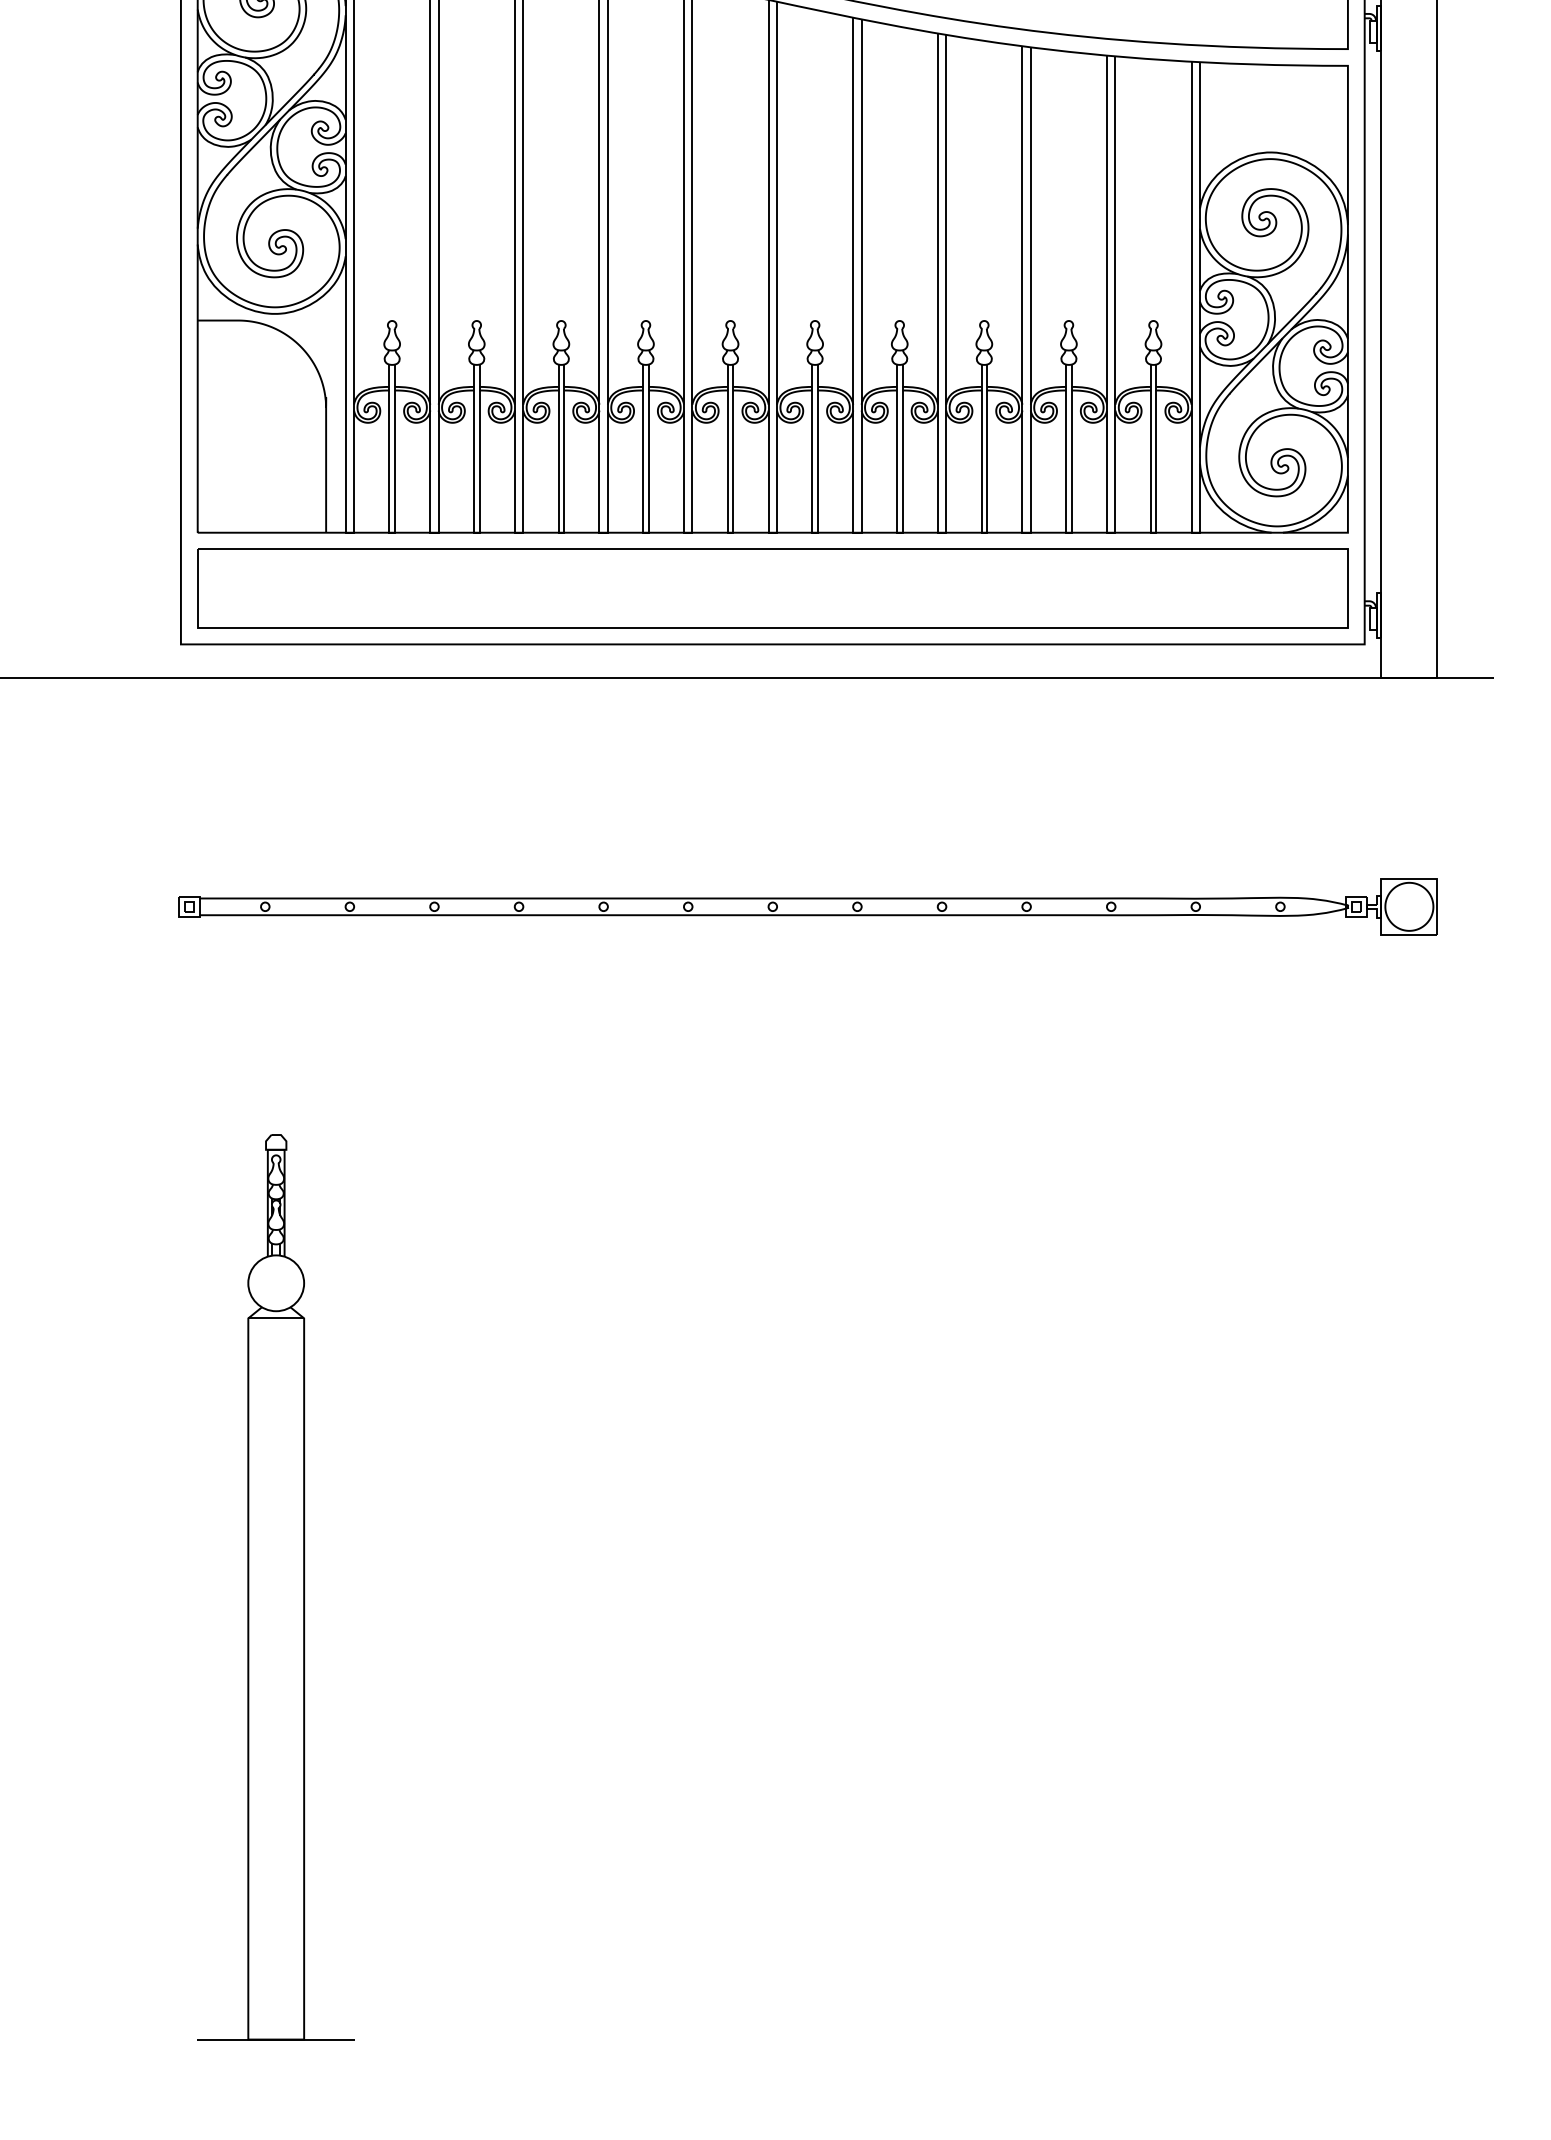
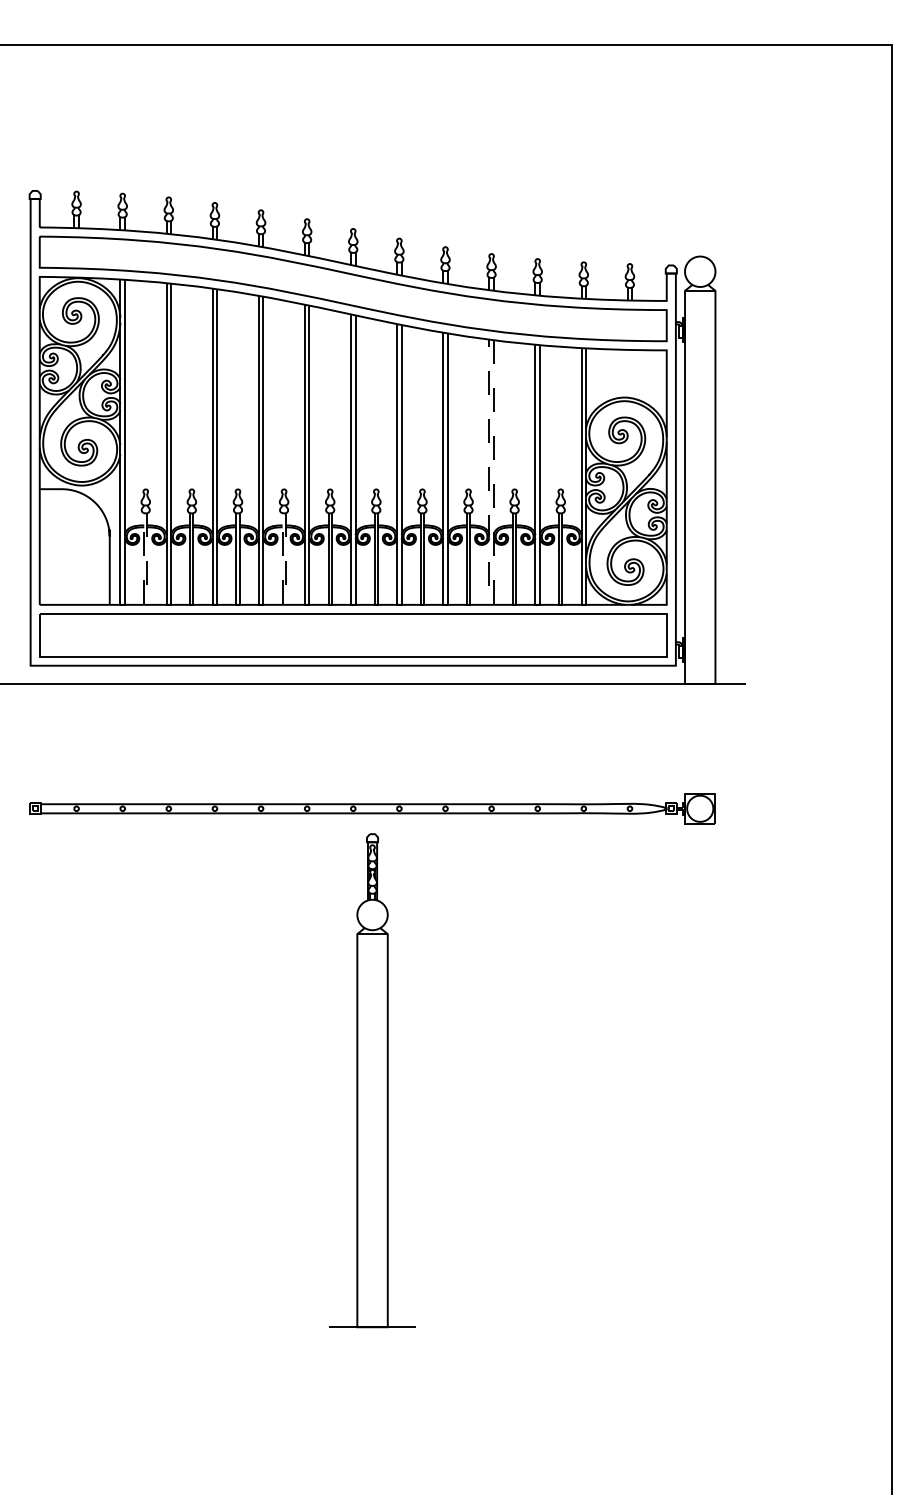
line: (391, 532) -> (145, 604), solid -> dashed
line: (646, 532) -> (284, 604), solid -> dashed
line: (1026, 532) -> (491, 604), solid -> dashed
part: (276, 1586) -> (372, 1080), moved

